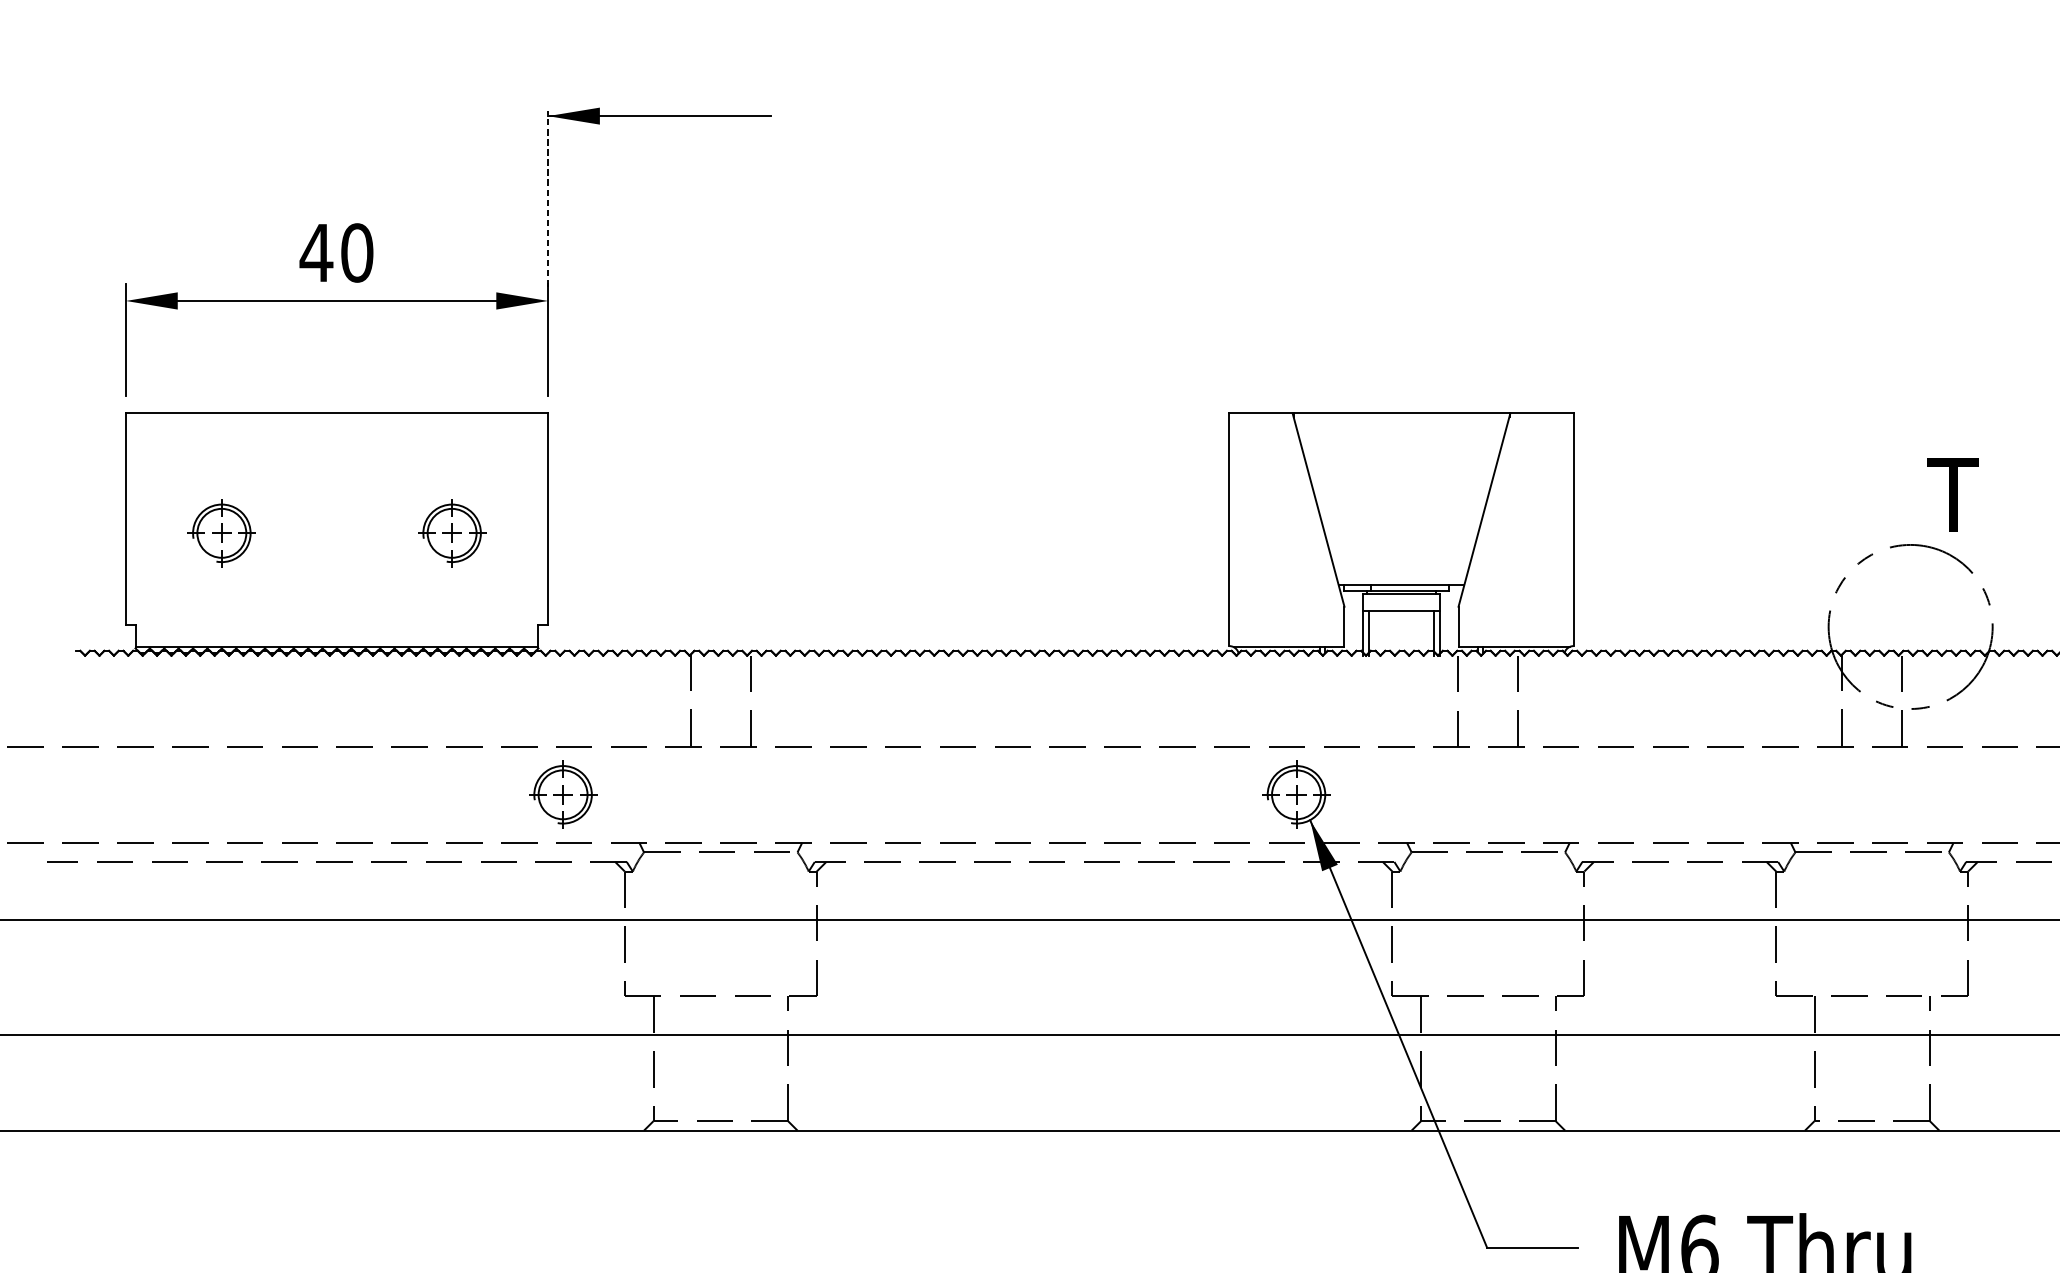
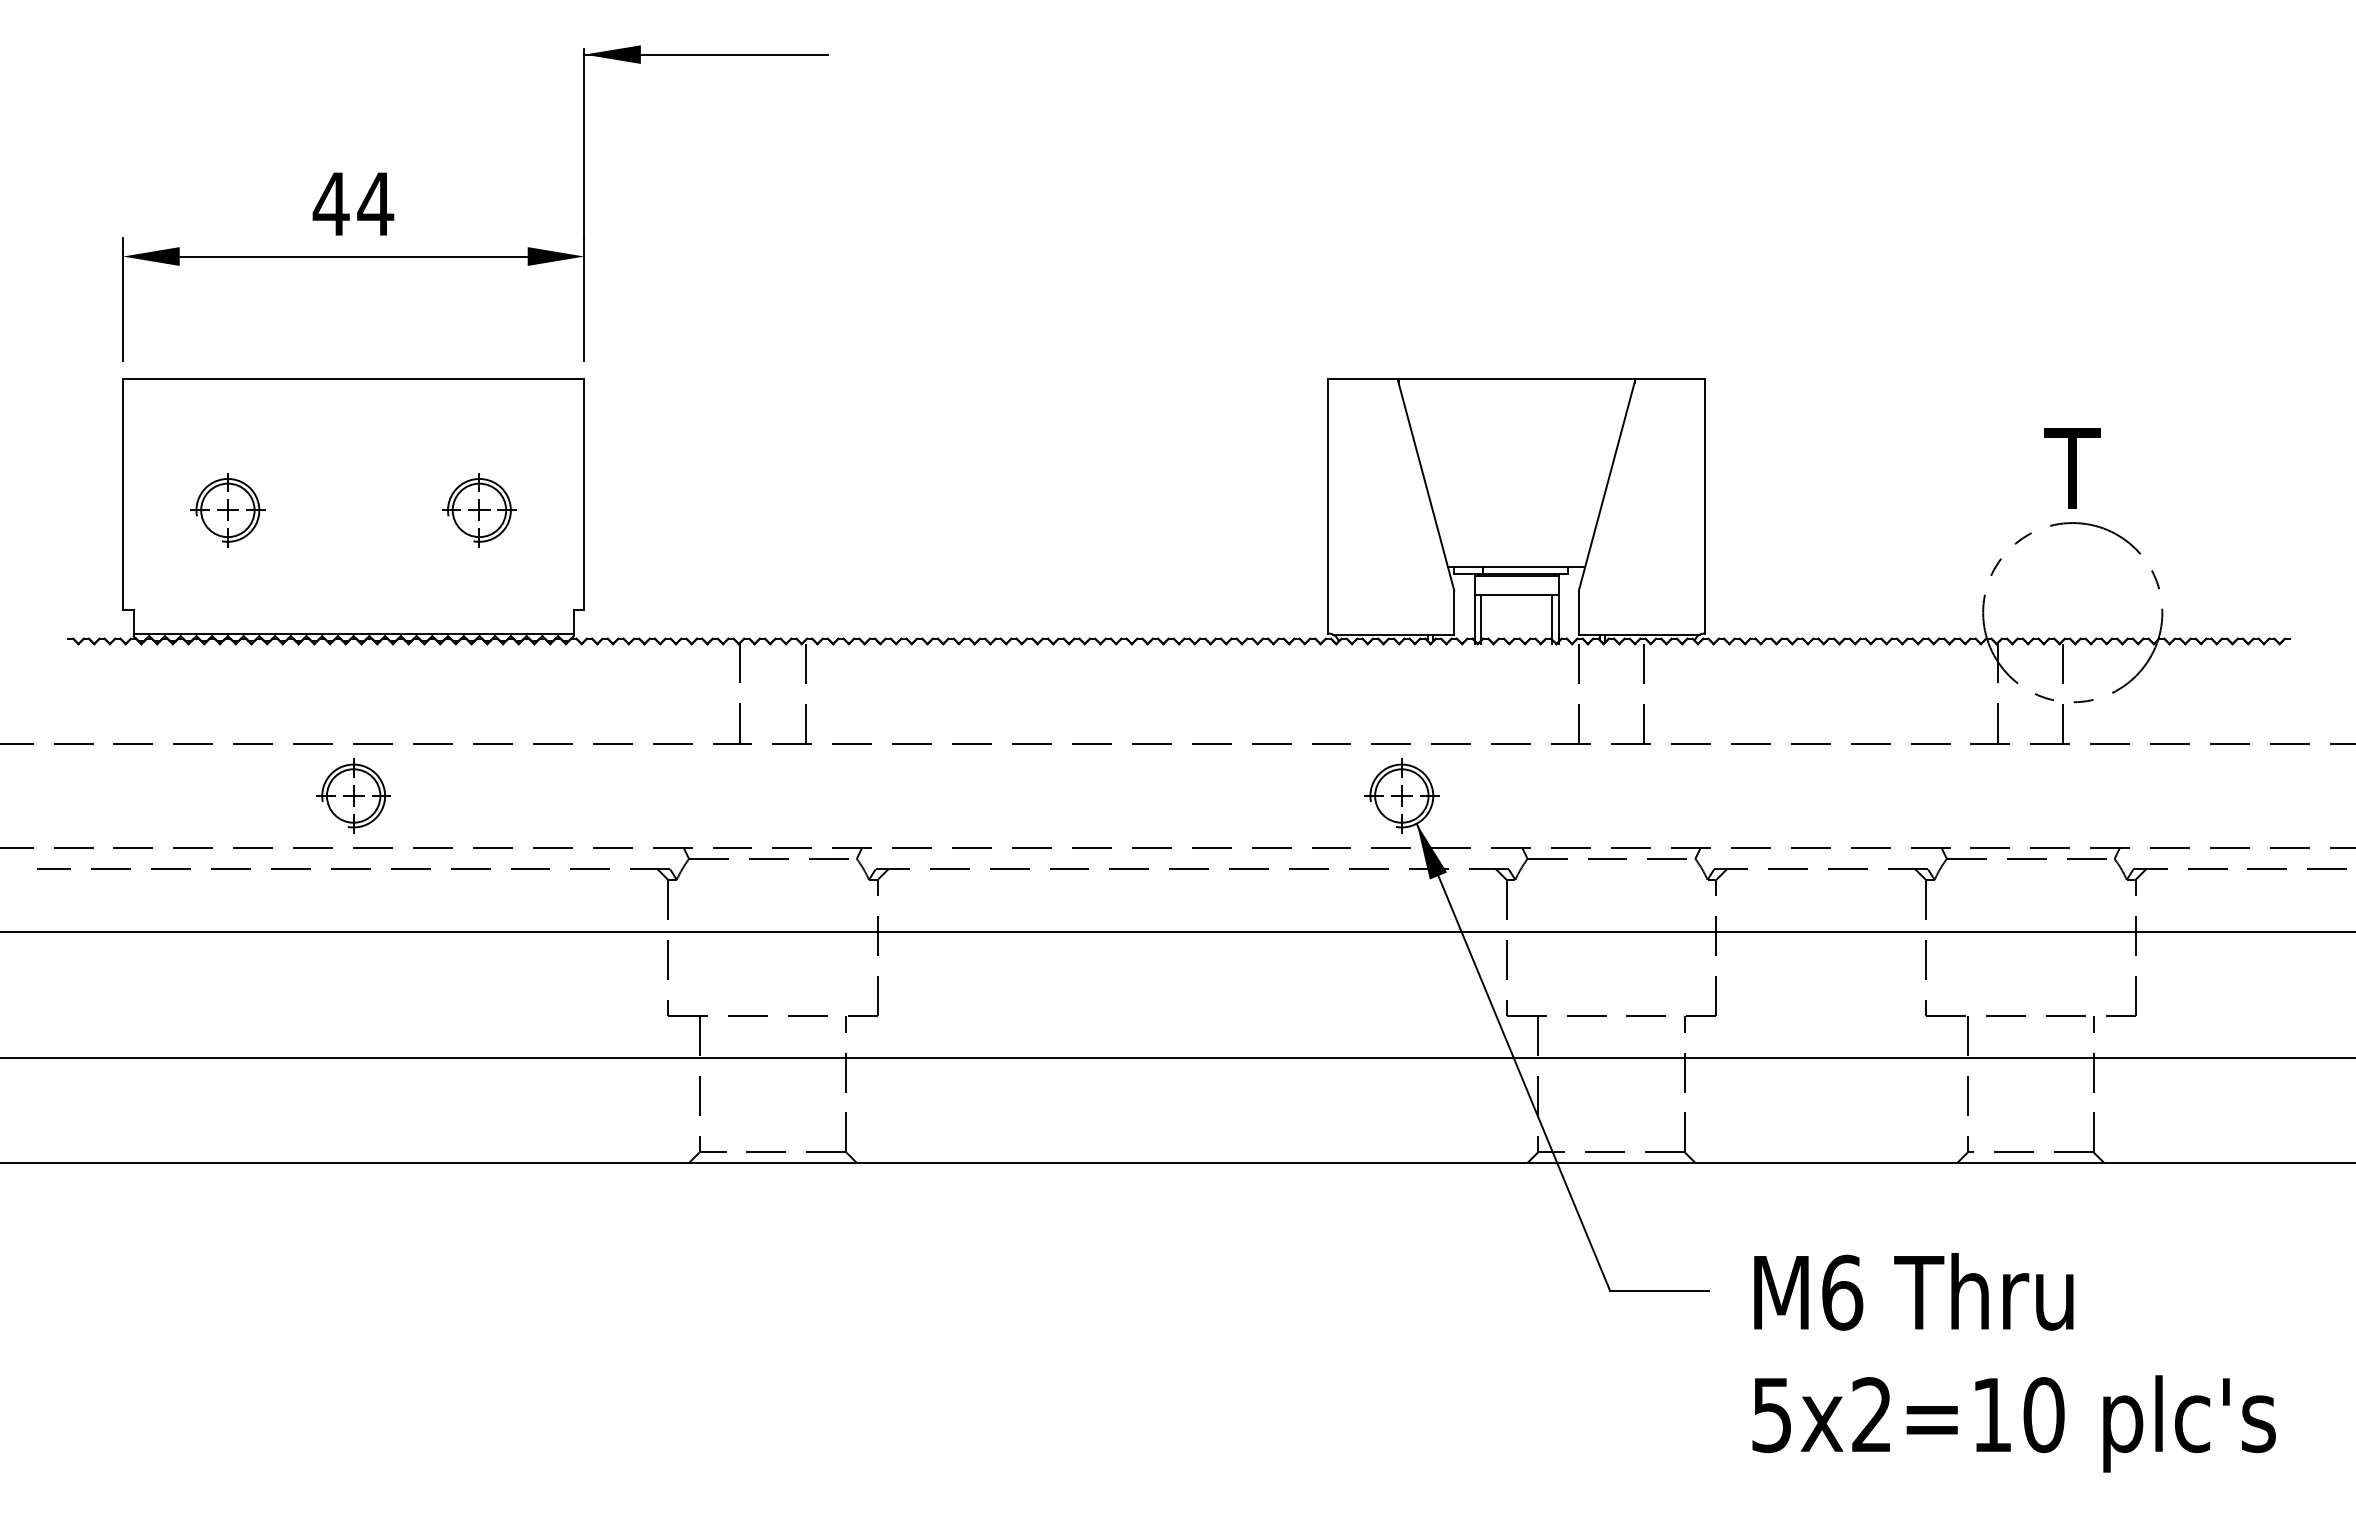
line: (548, 198) -> (584, 144), dashed -> solid
text: (356, 252) -> (375, 203), 40 -> 44
text: (1953, 494) -> (2072, 468), moved
part: (562, 794) -> (353, 795), moved

